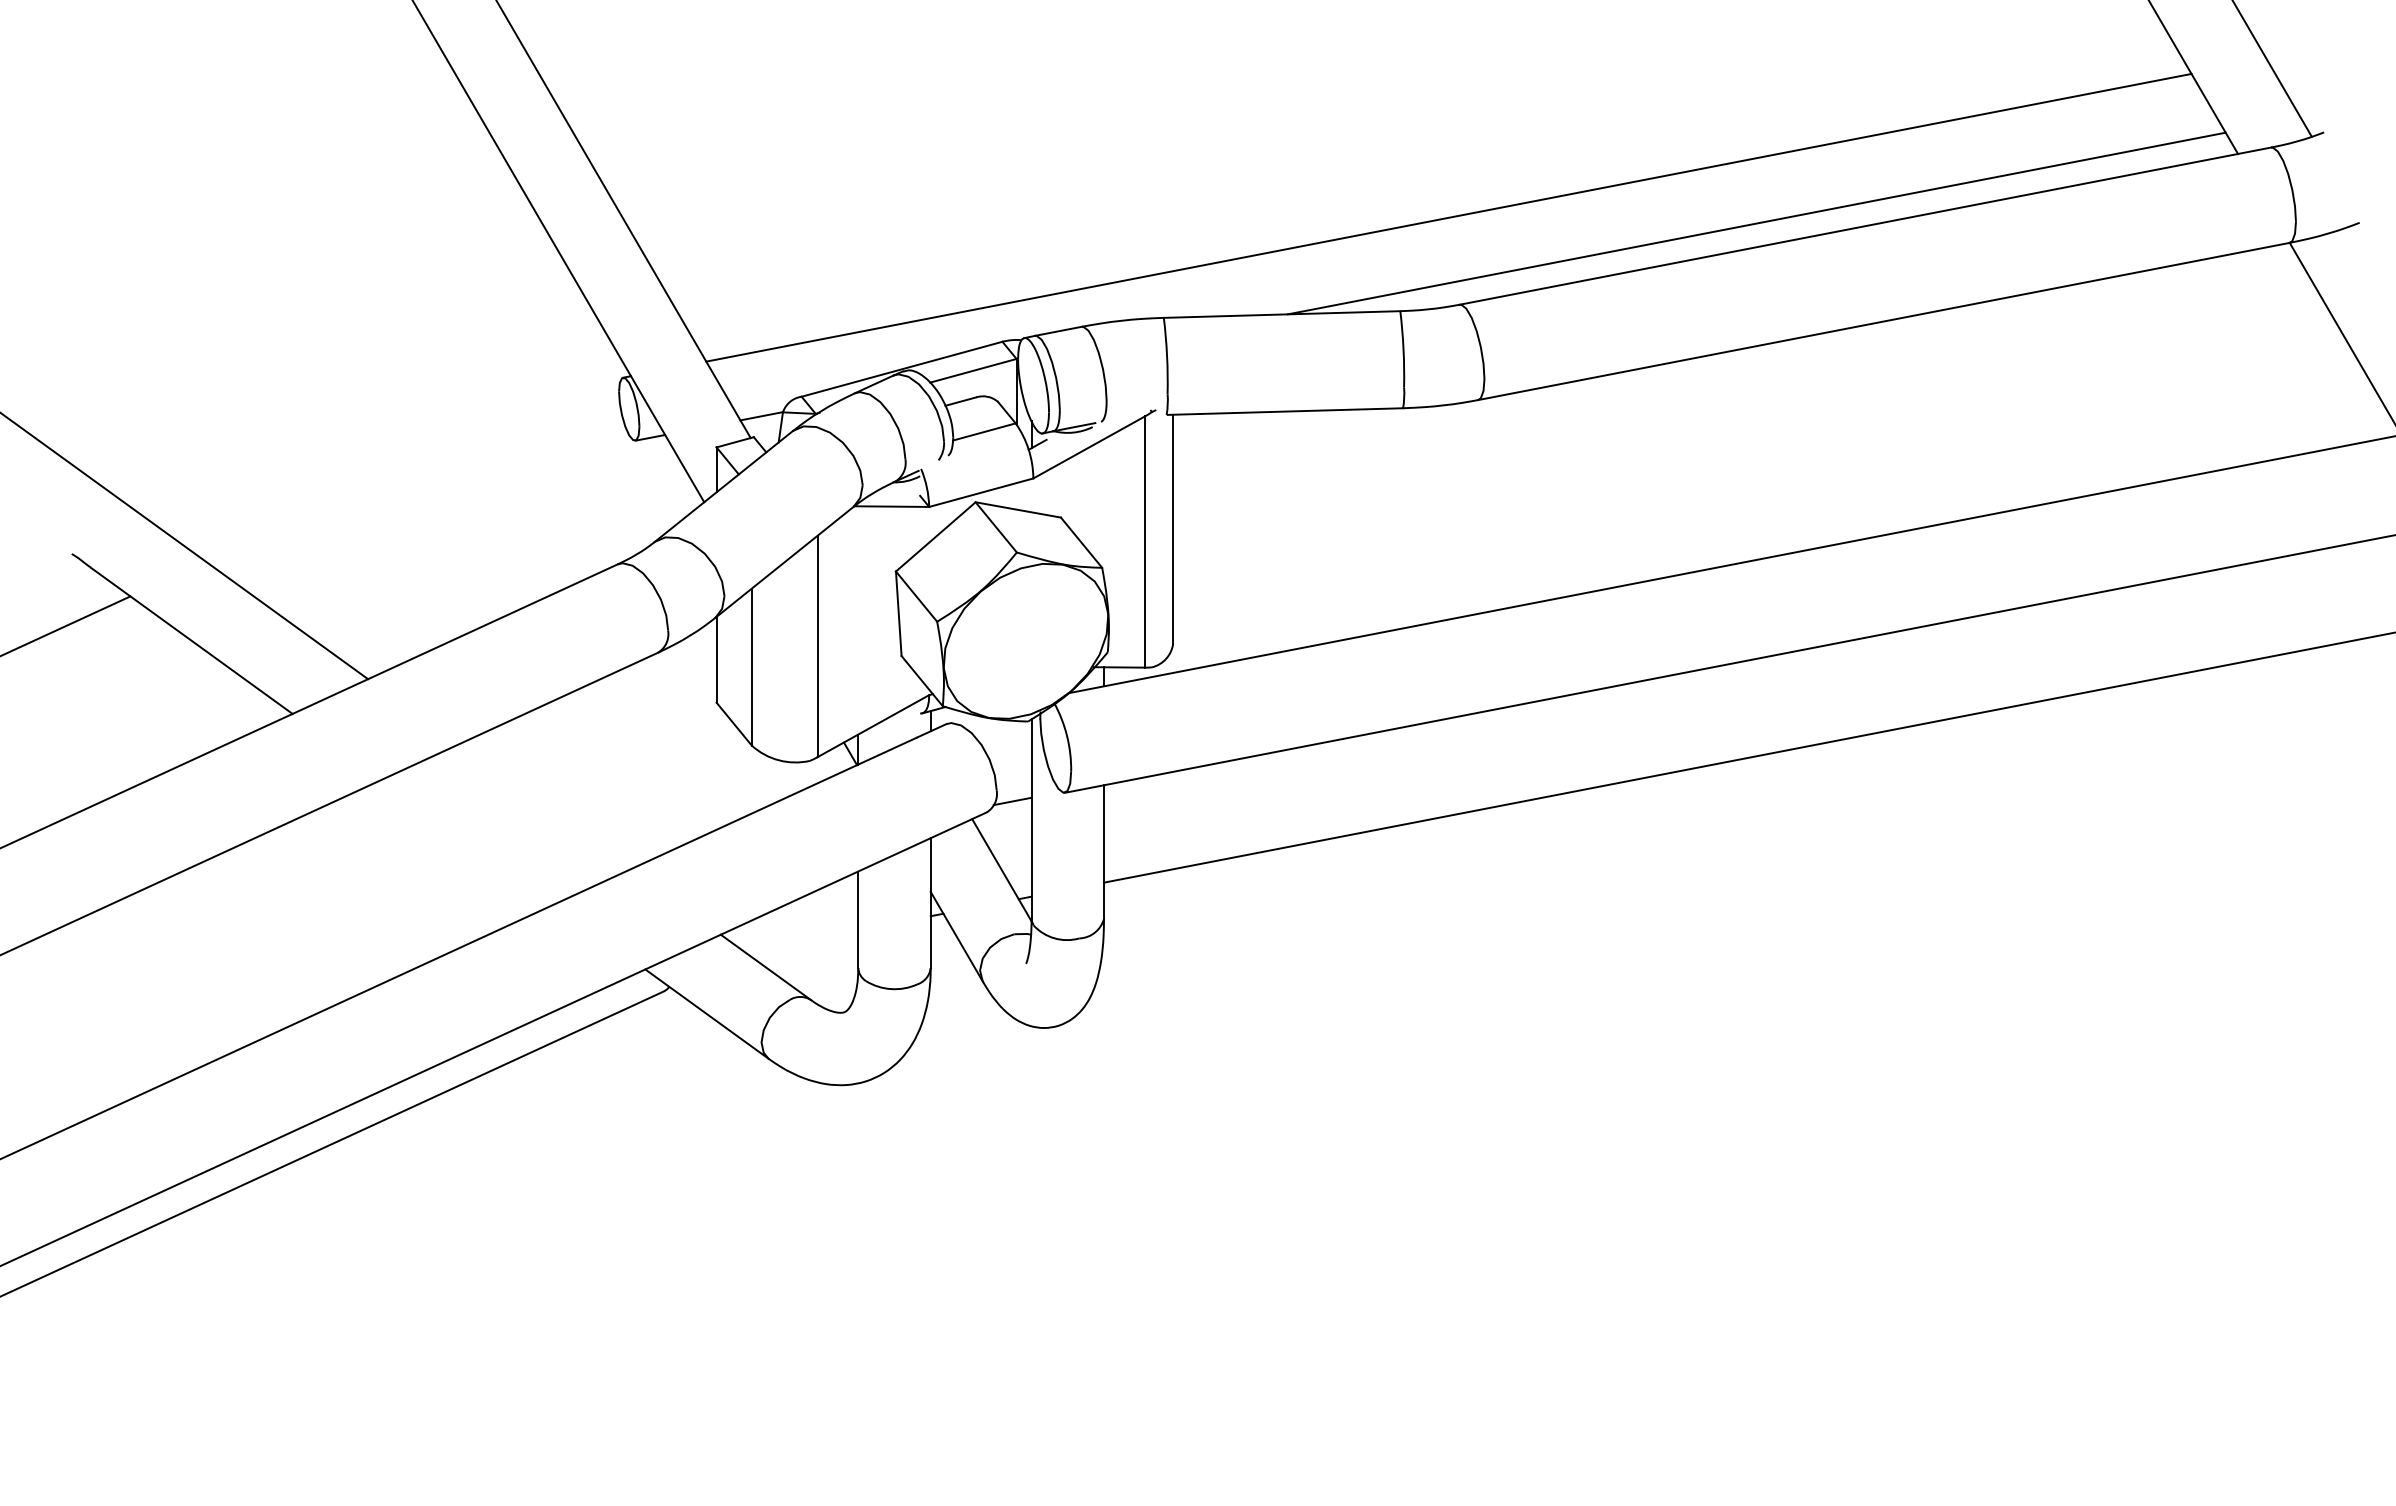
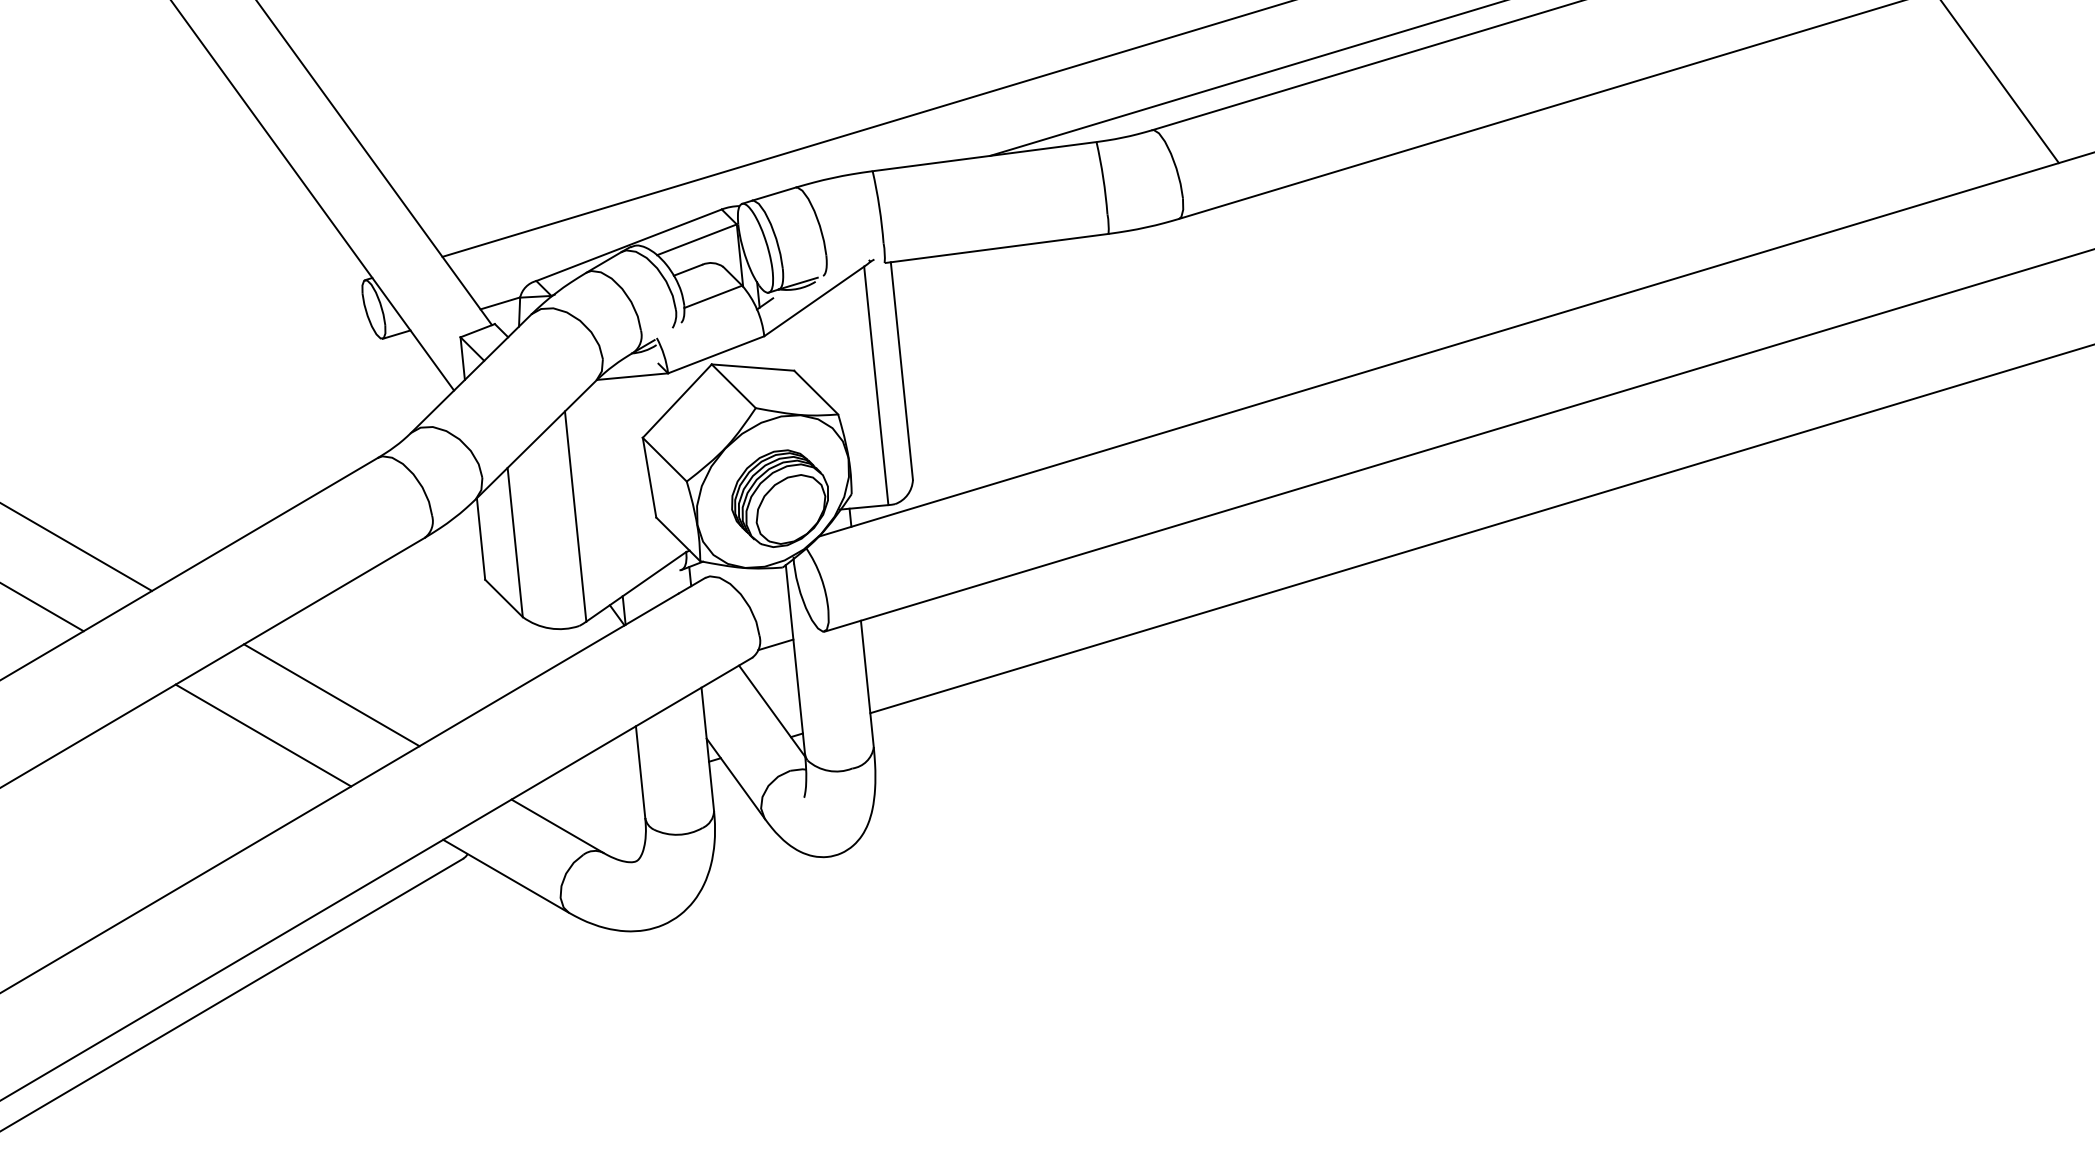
part: (1032, 649) -> (779, 498), added
line: (544, 806) -> (331, 694), added
line: (468, 841) -> (262, 735), added

